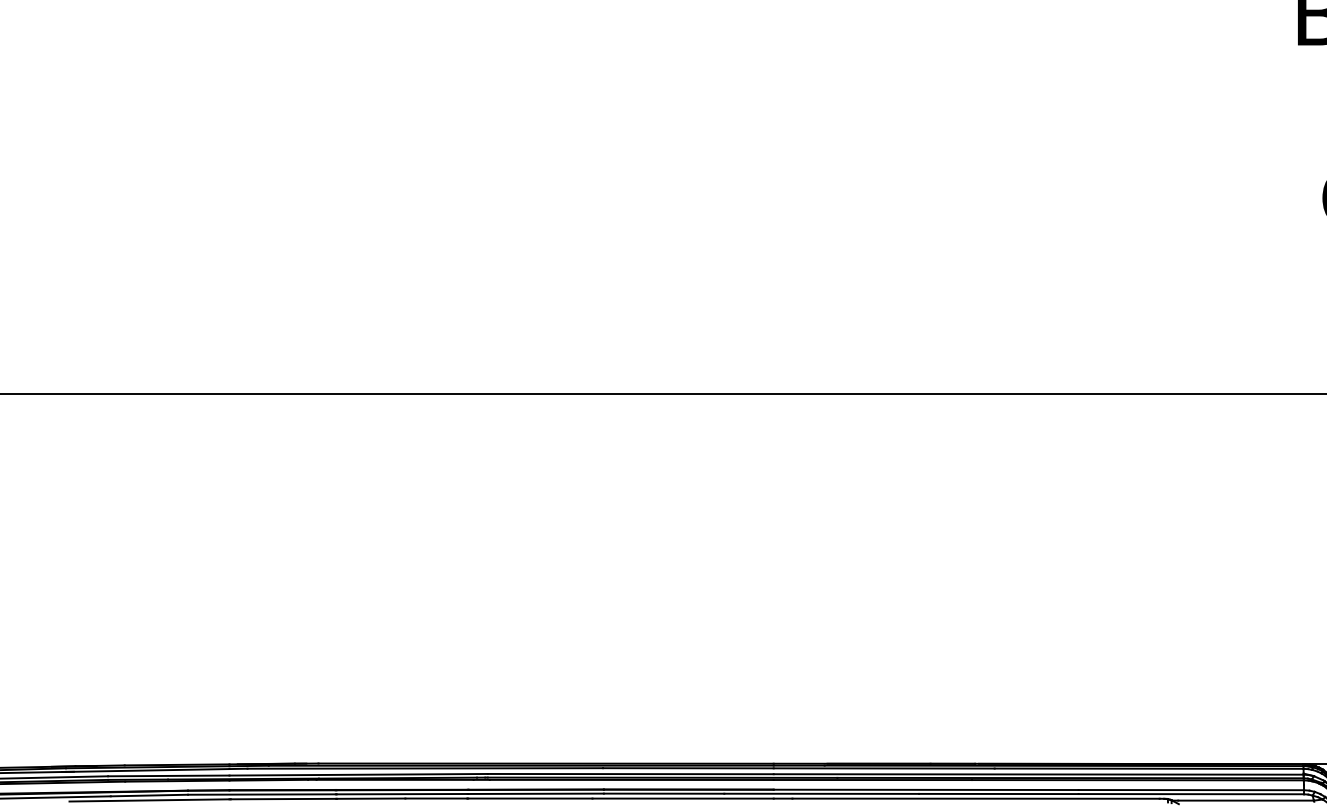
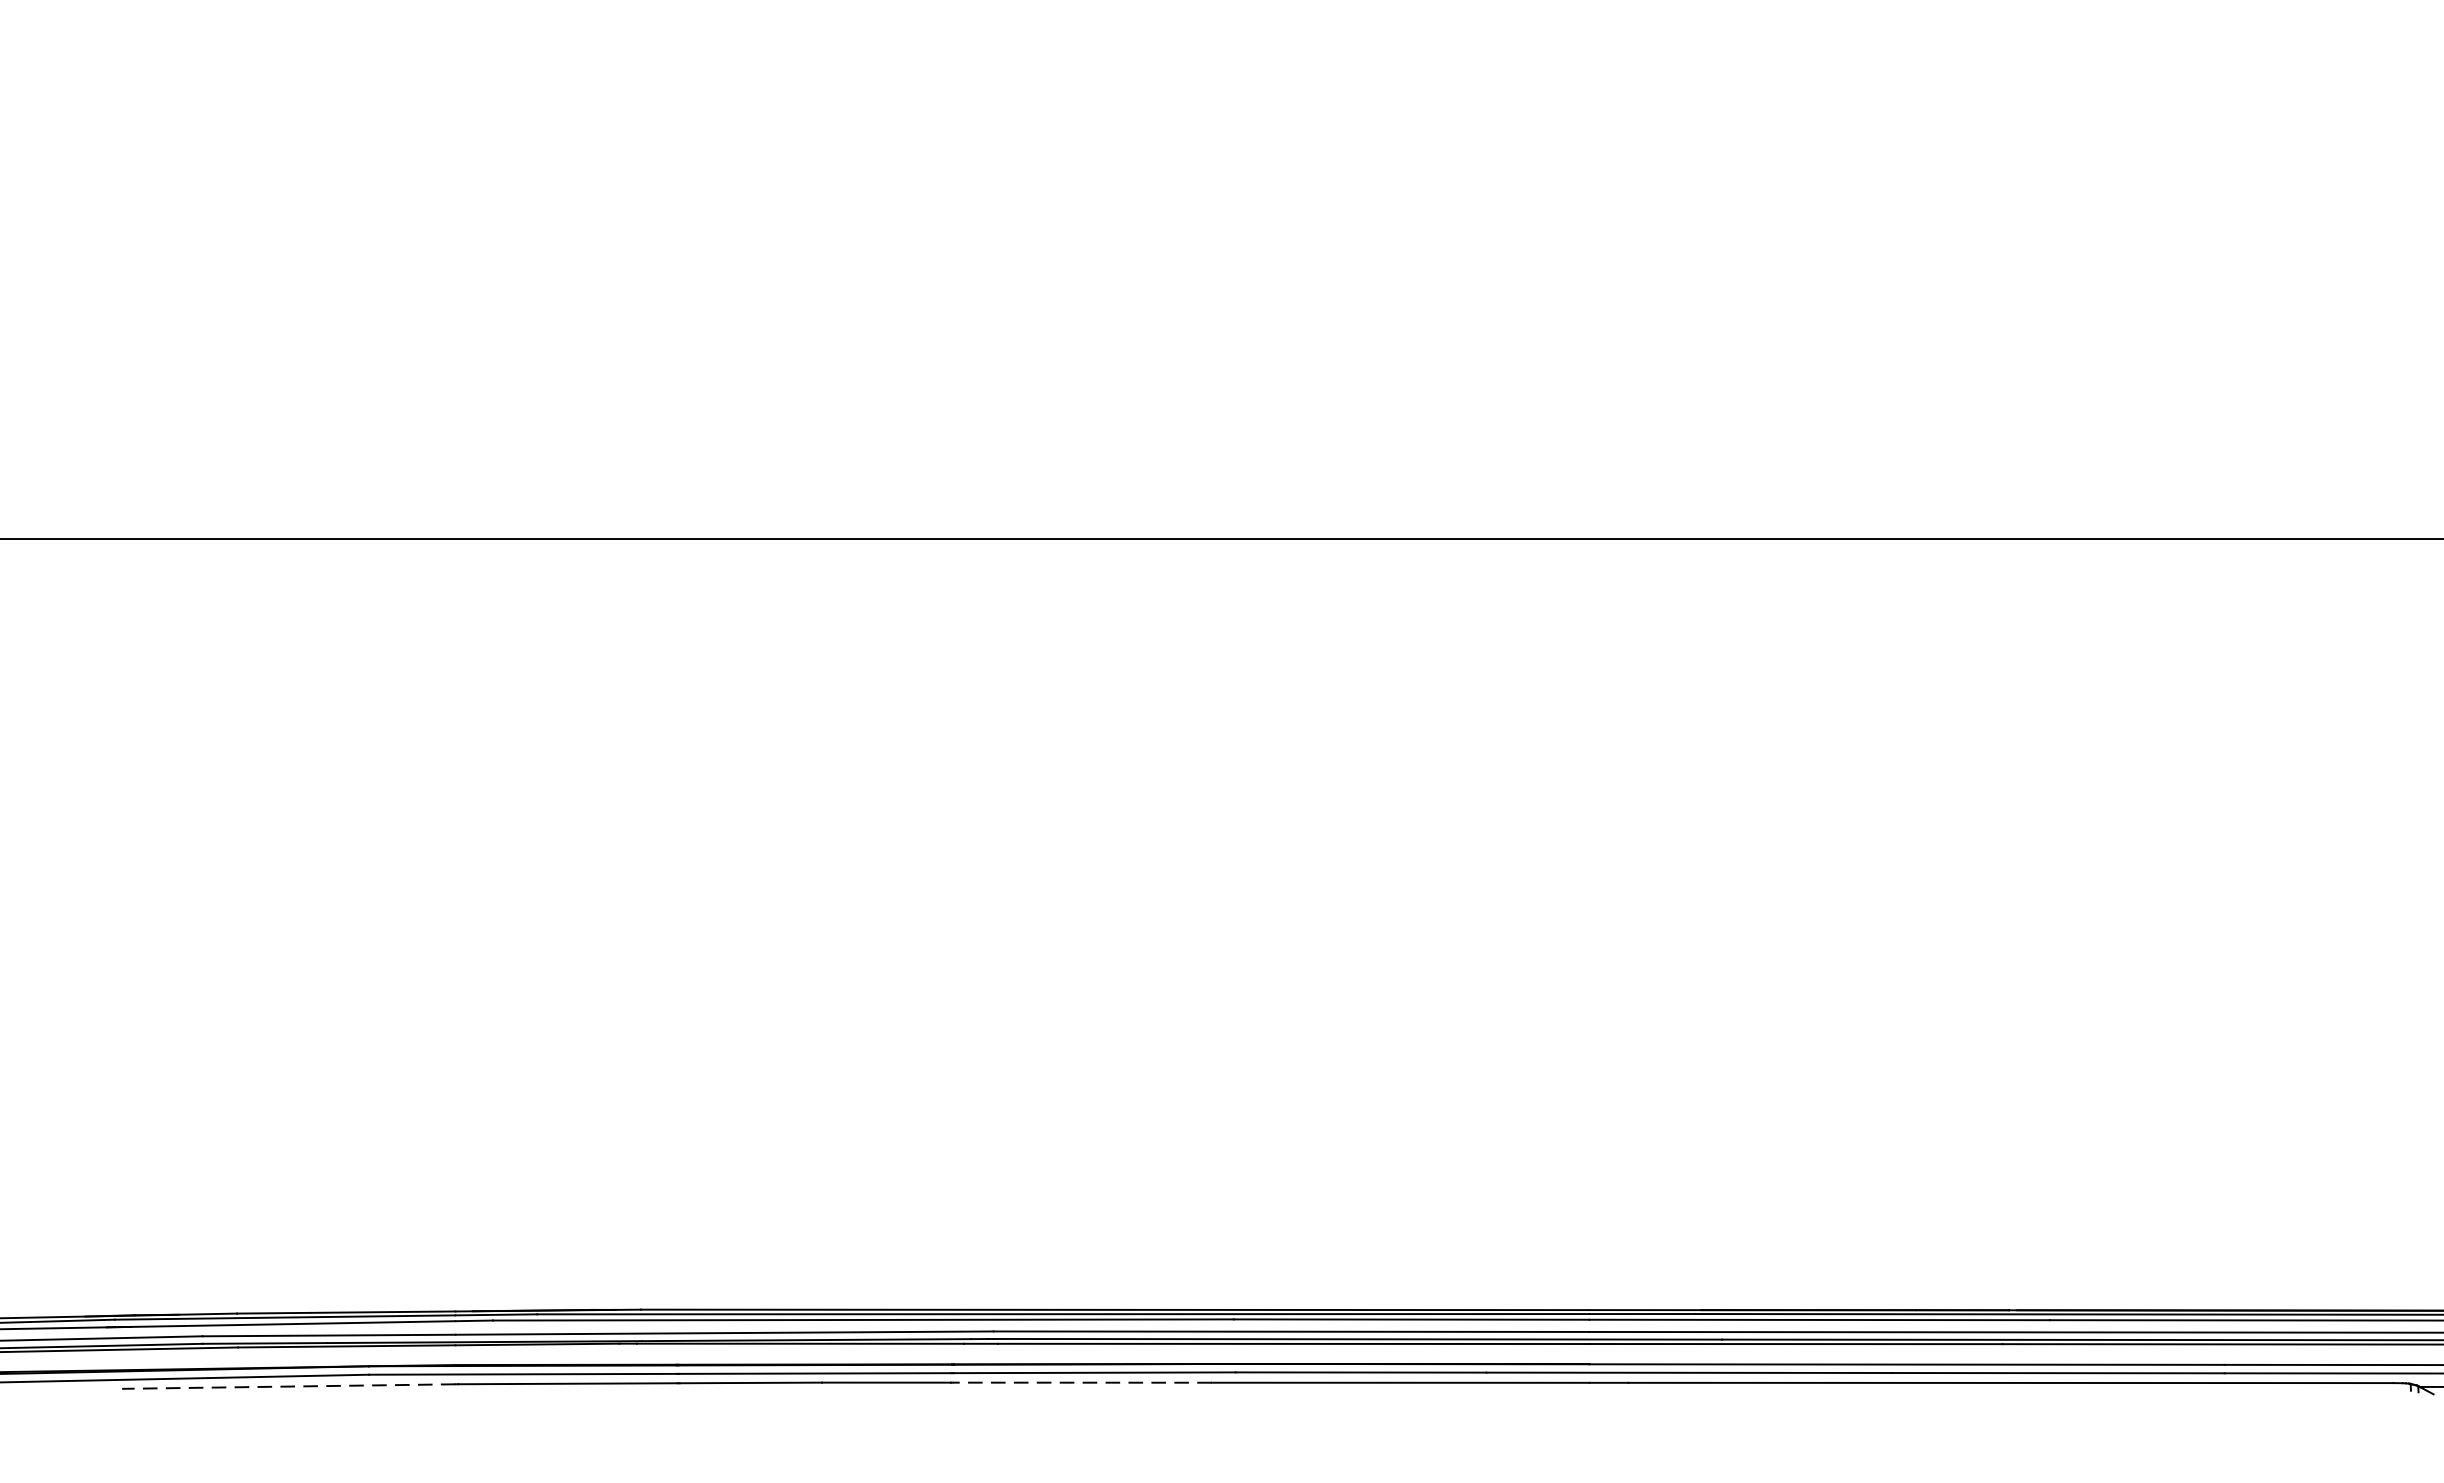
line: (529, 798) -> (1080, 1382), solid -> dashed
line: (149, 800) -> (288, 1386), solid -> dashed

